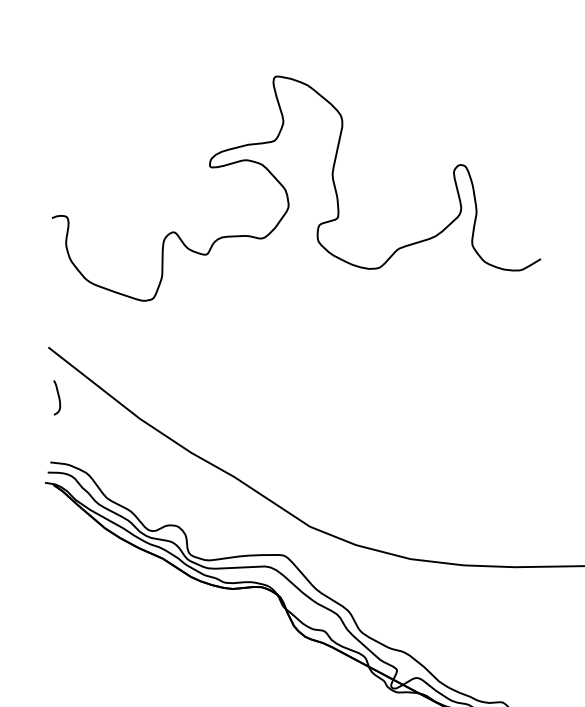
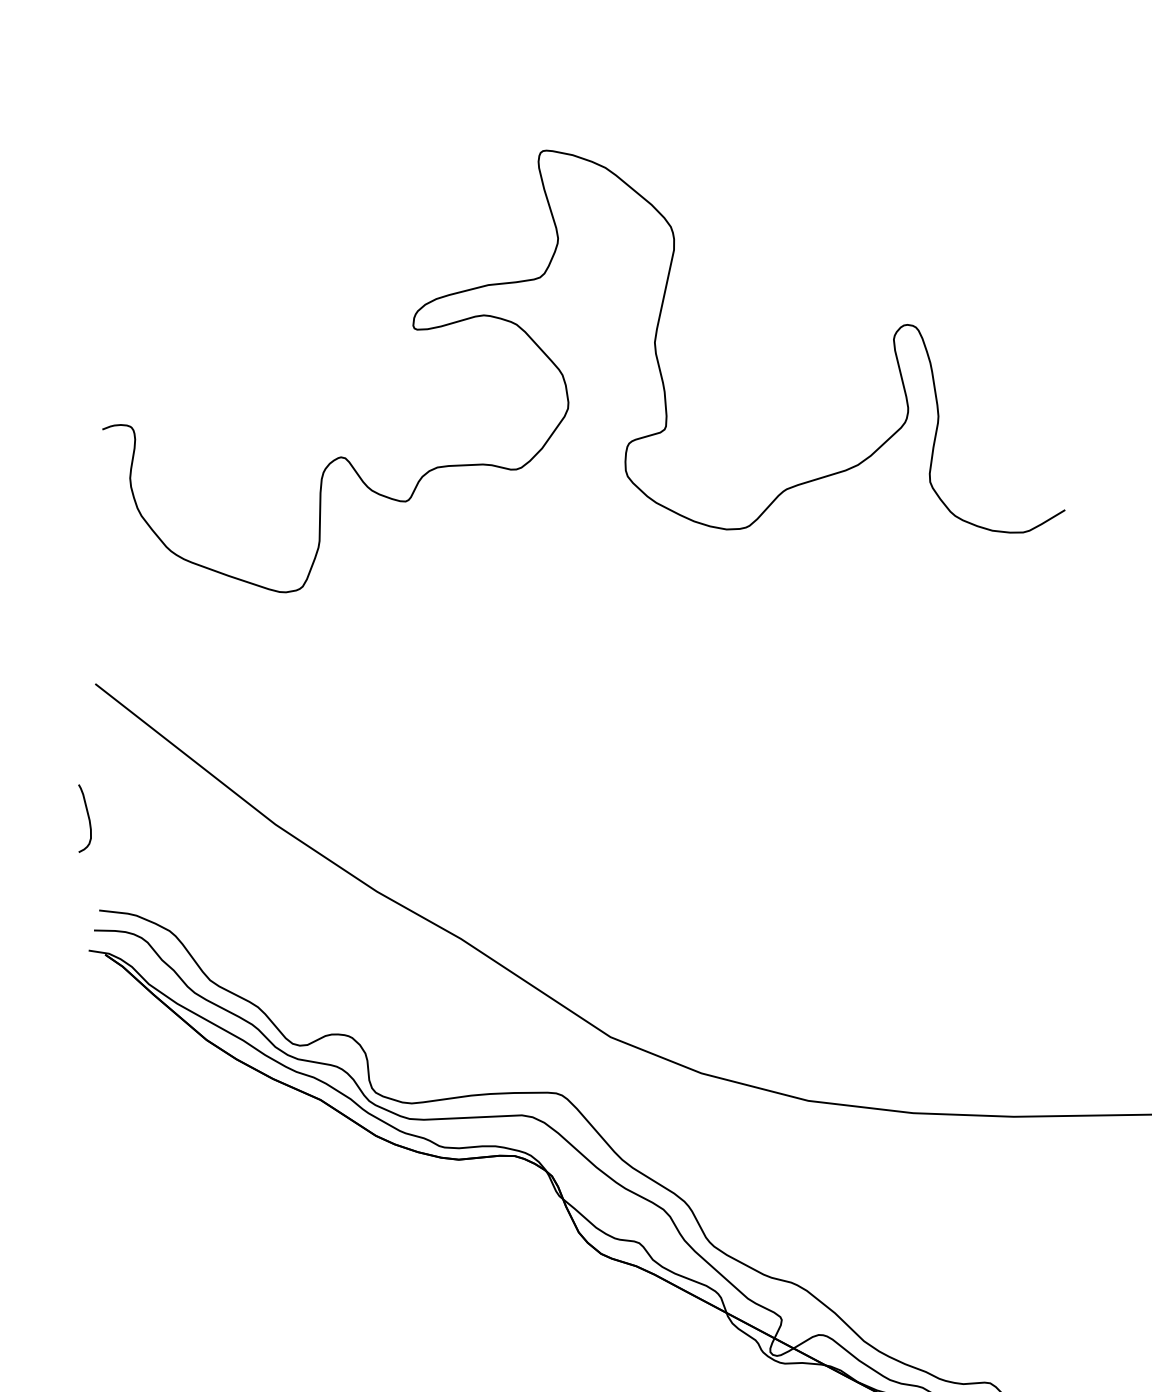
curve: (58, 397) -> (87, 818), moved

